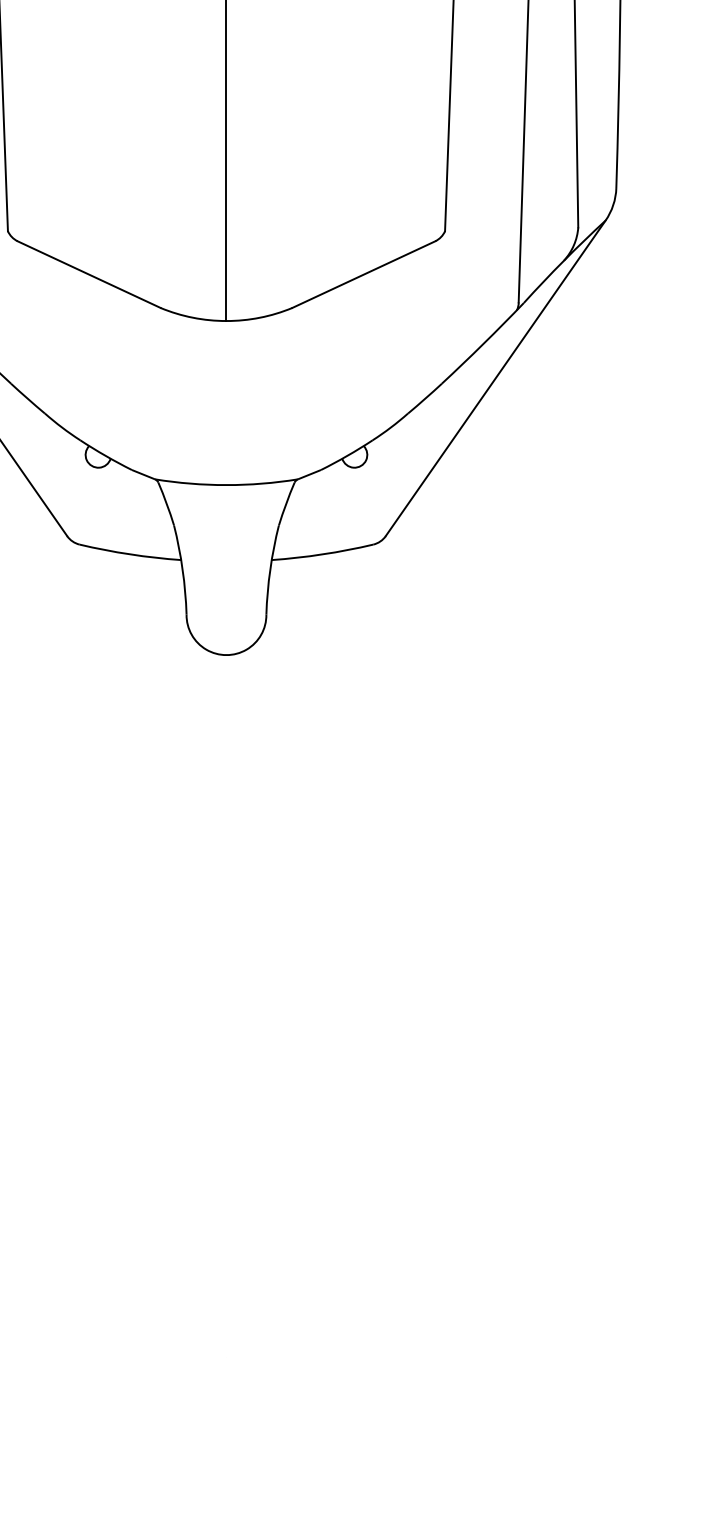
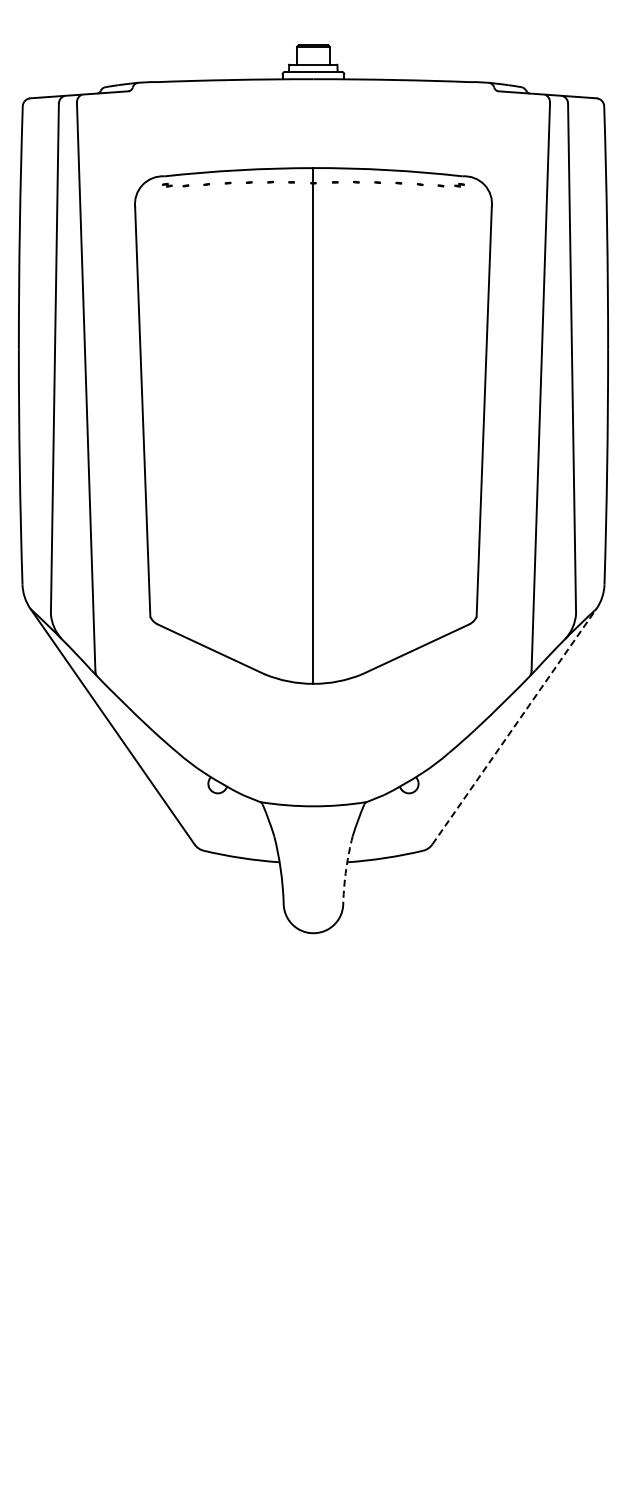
line: (495, 378) -> (514, 726), solid -> dashed
arc: (270, 569) -> (346, 869), solid -> dashed

